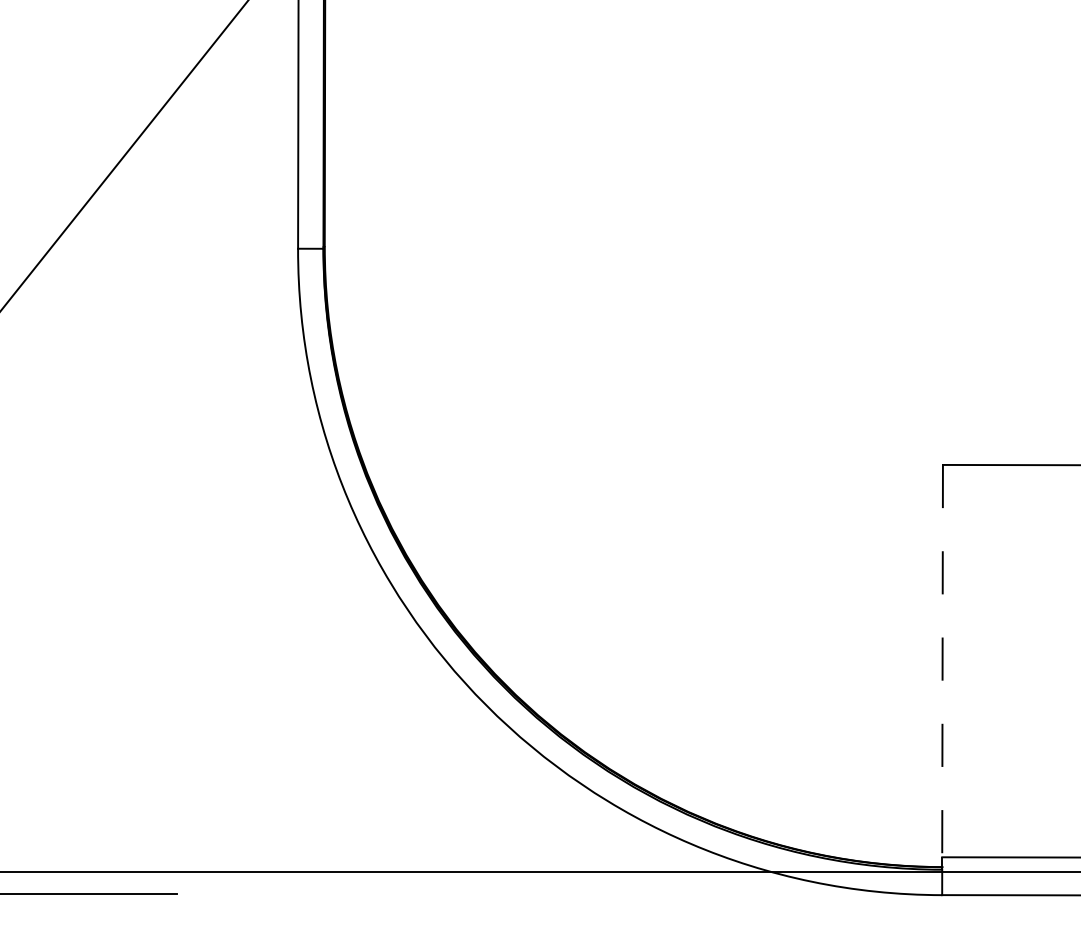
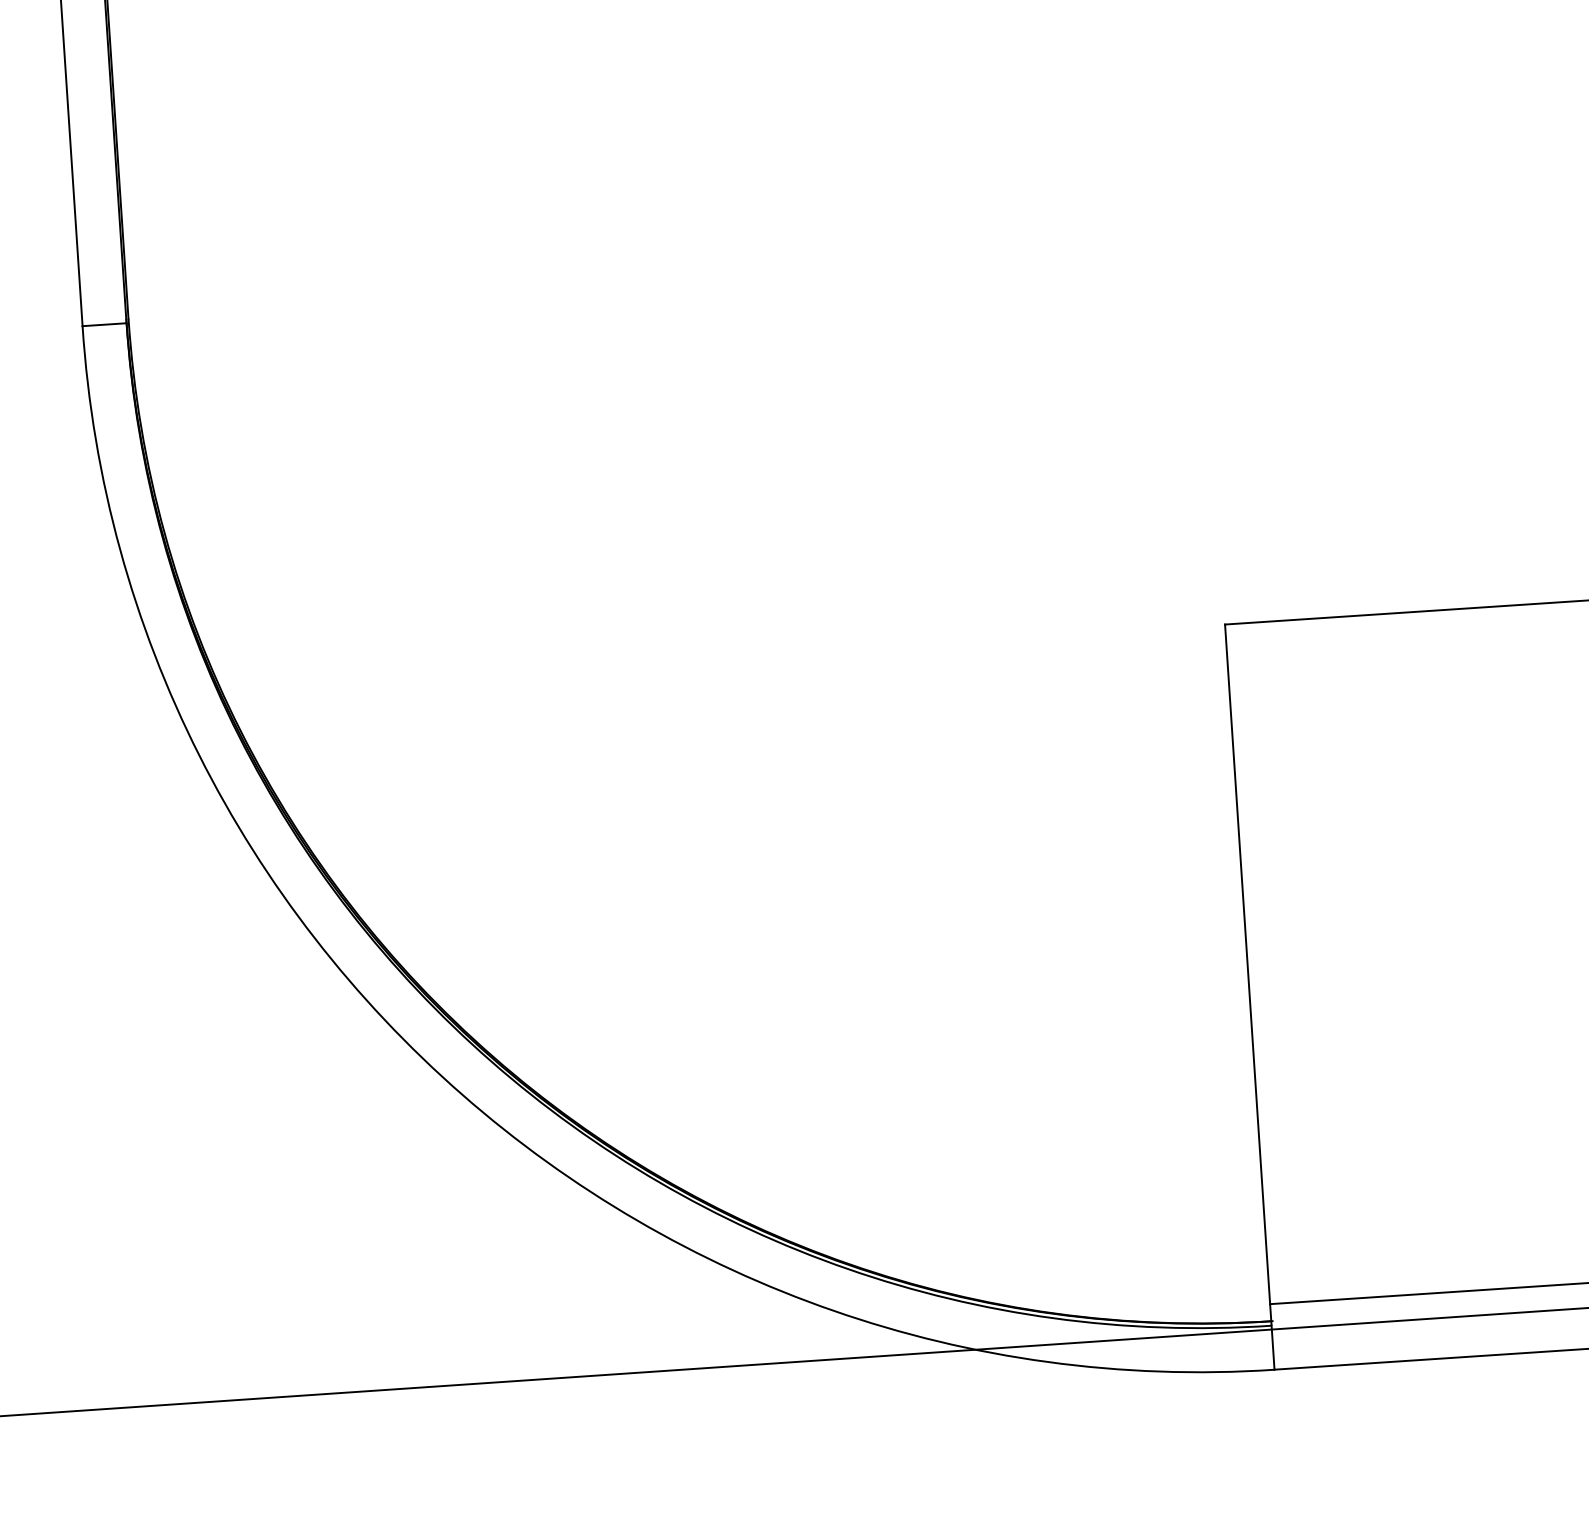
line: (942, 661) -> (1247, 965), dashed -> solid

